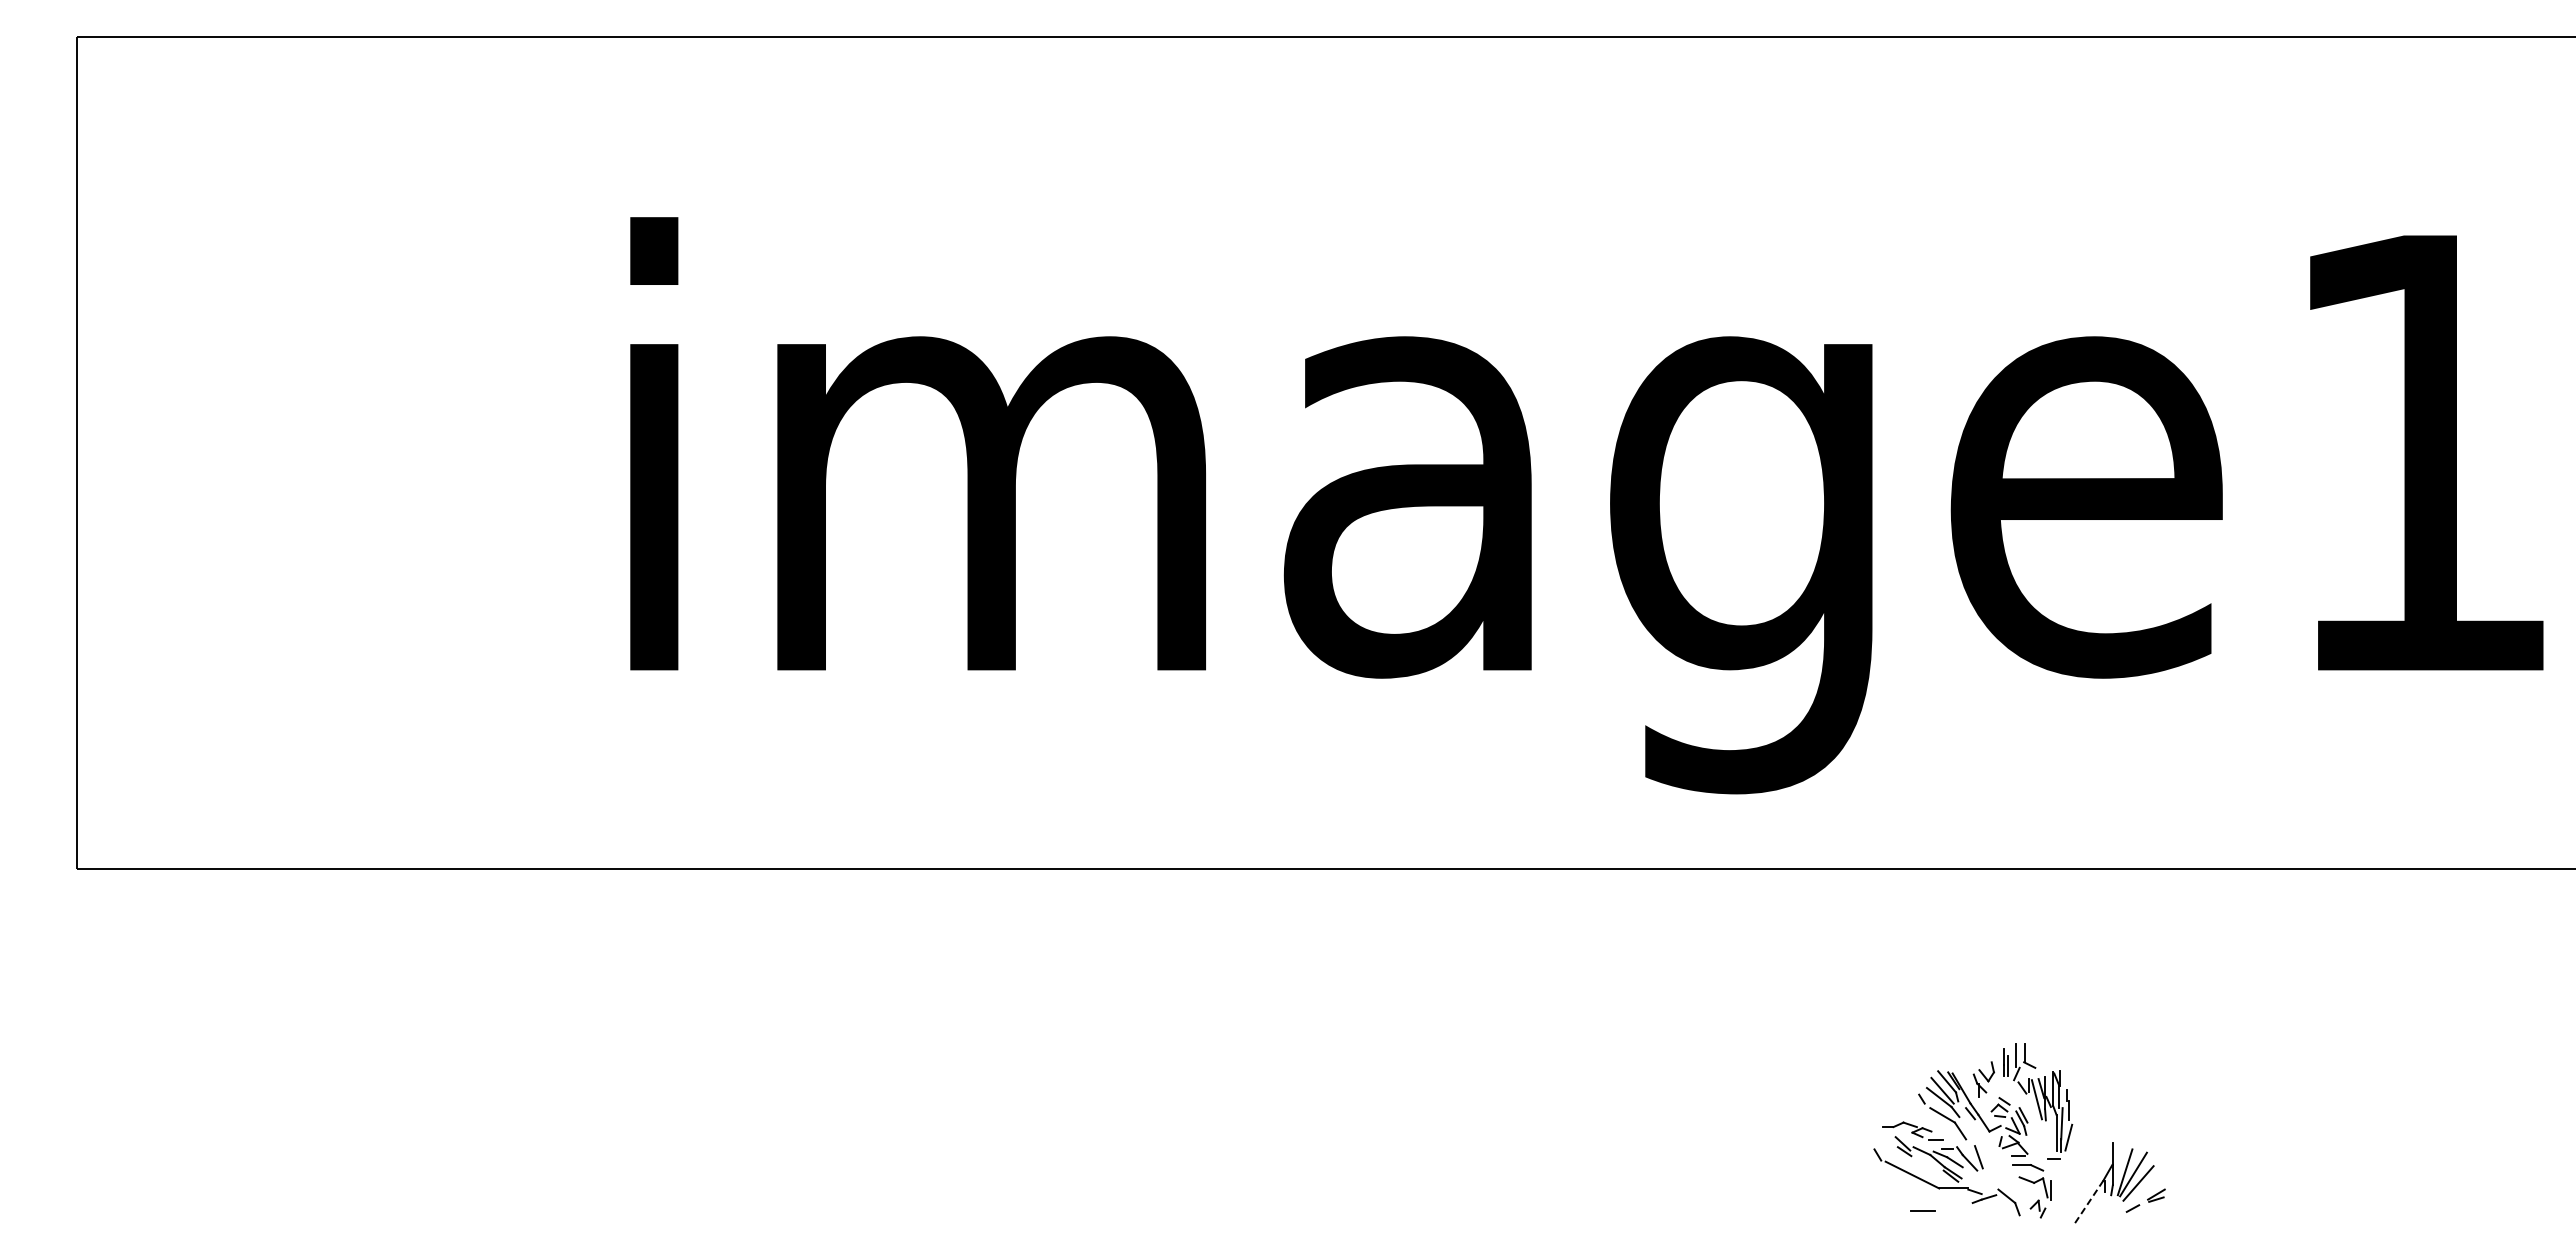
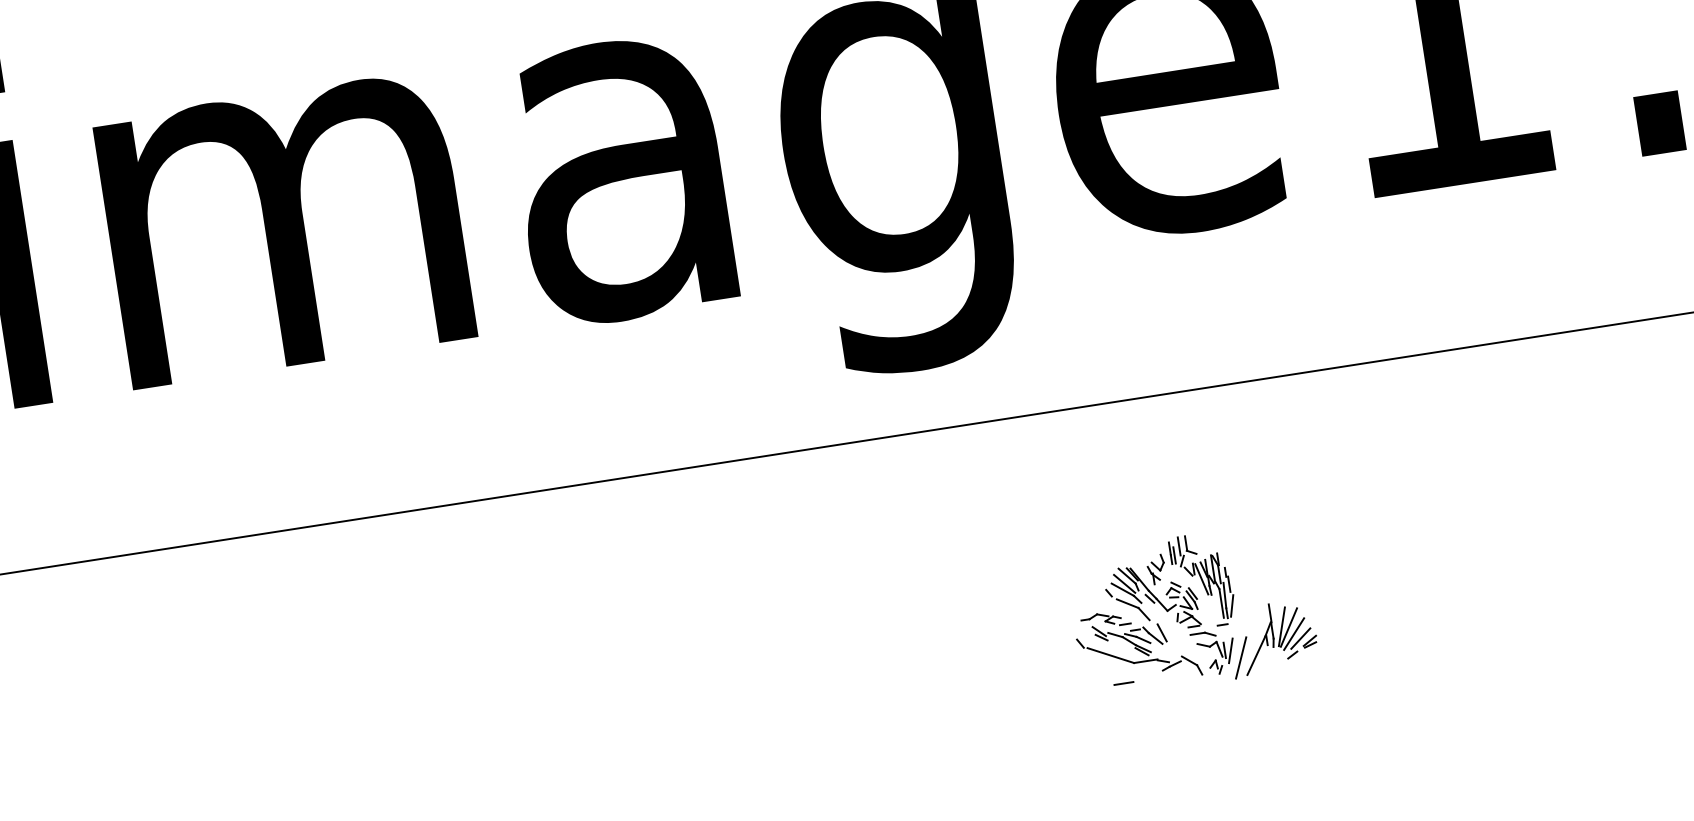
line: (2145, 1189) -> (1300, 638), added
line: (2058, 1191) -> (1230, 650), added
line: (2069, 1202) -> (1240, 658), added
line: (2088, 1202) -> (1256, 655), dashed -> solid

